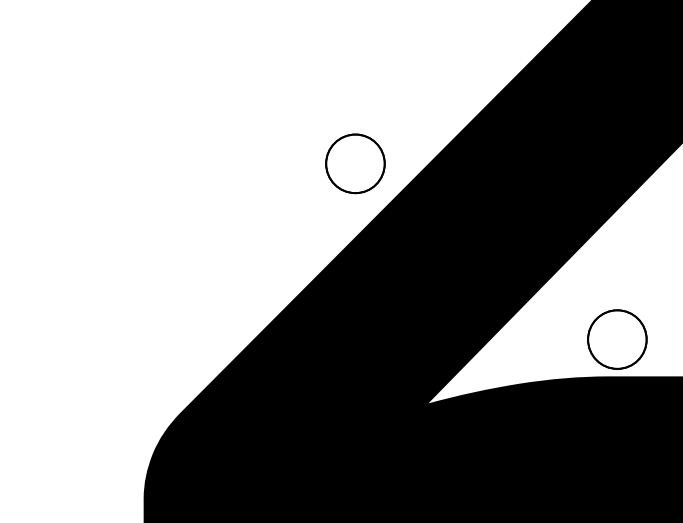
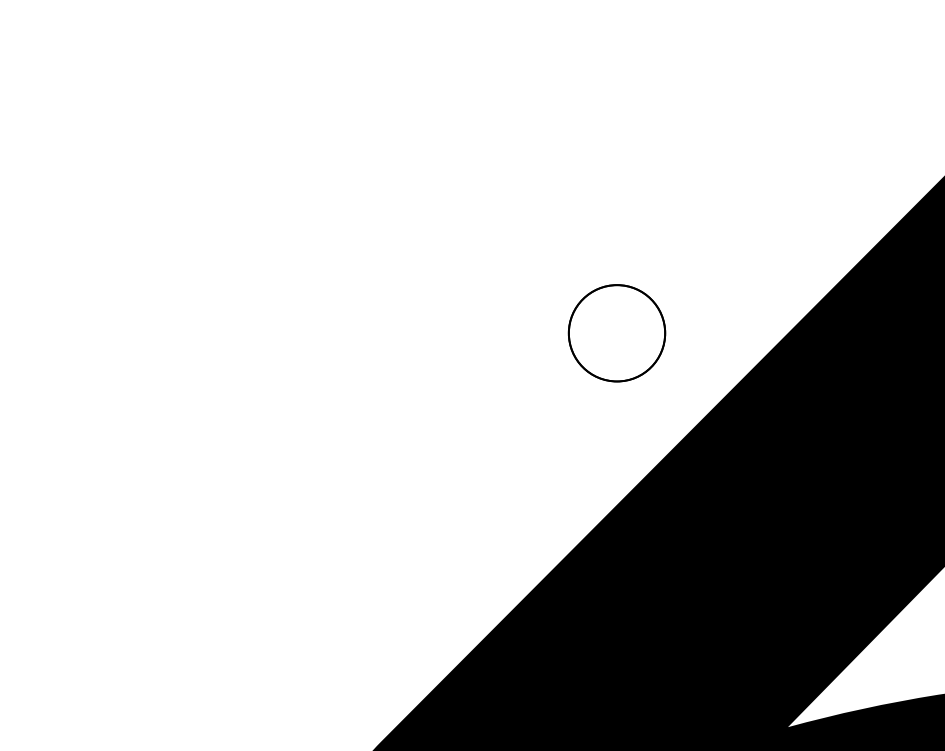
part: (355, 163) -> (617, 332), moved

